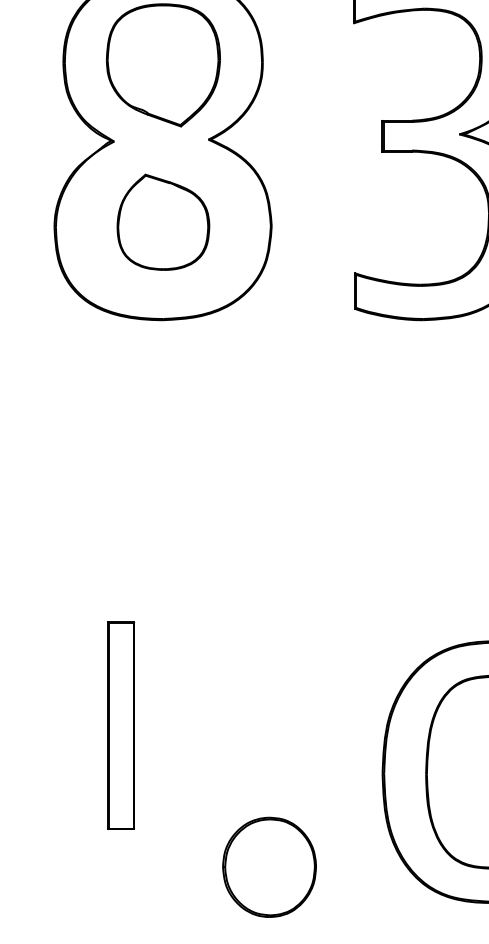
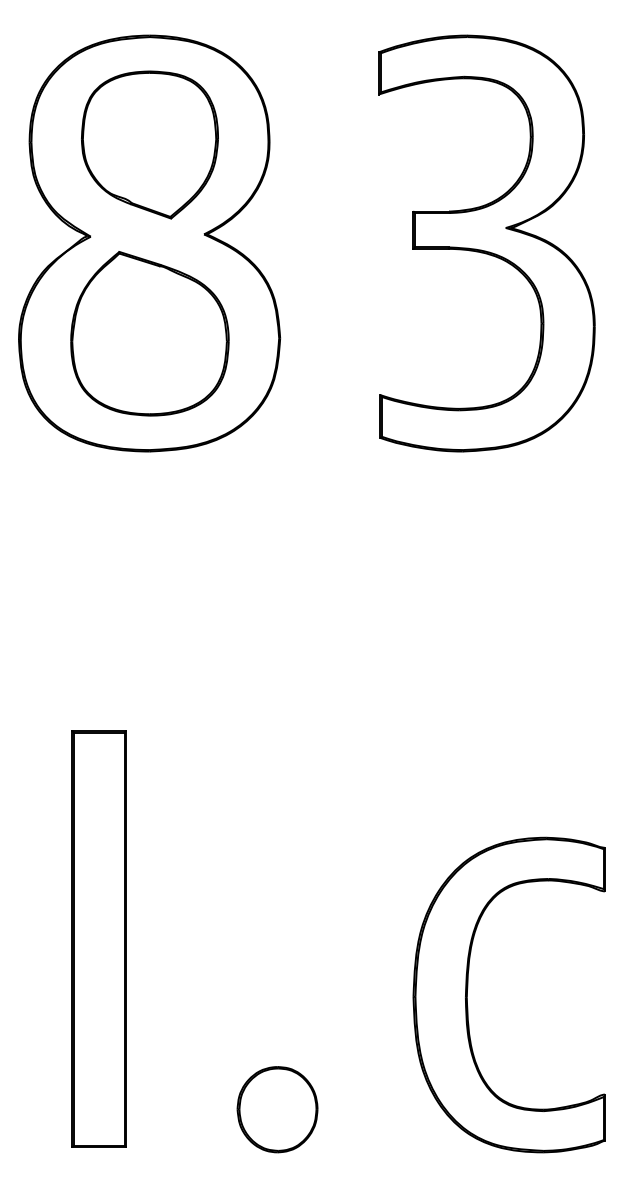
part: (163, 222) -> (149, 333), size x1.43
part: (120, 725) -> (98, 938), size x1.67
part: (269, 867) -> (277, 1109), size x0.71

